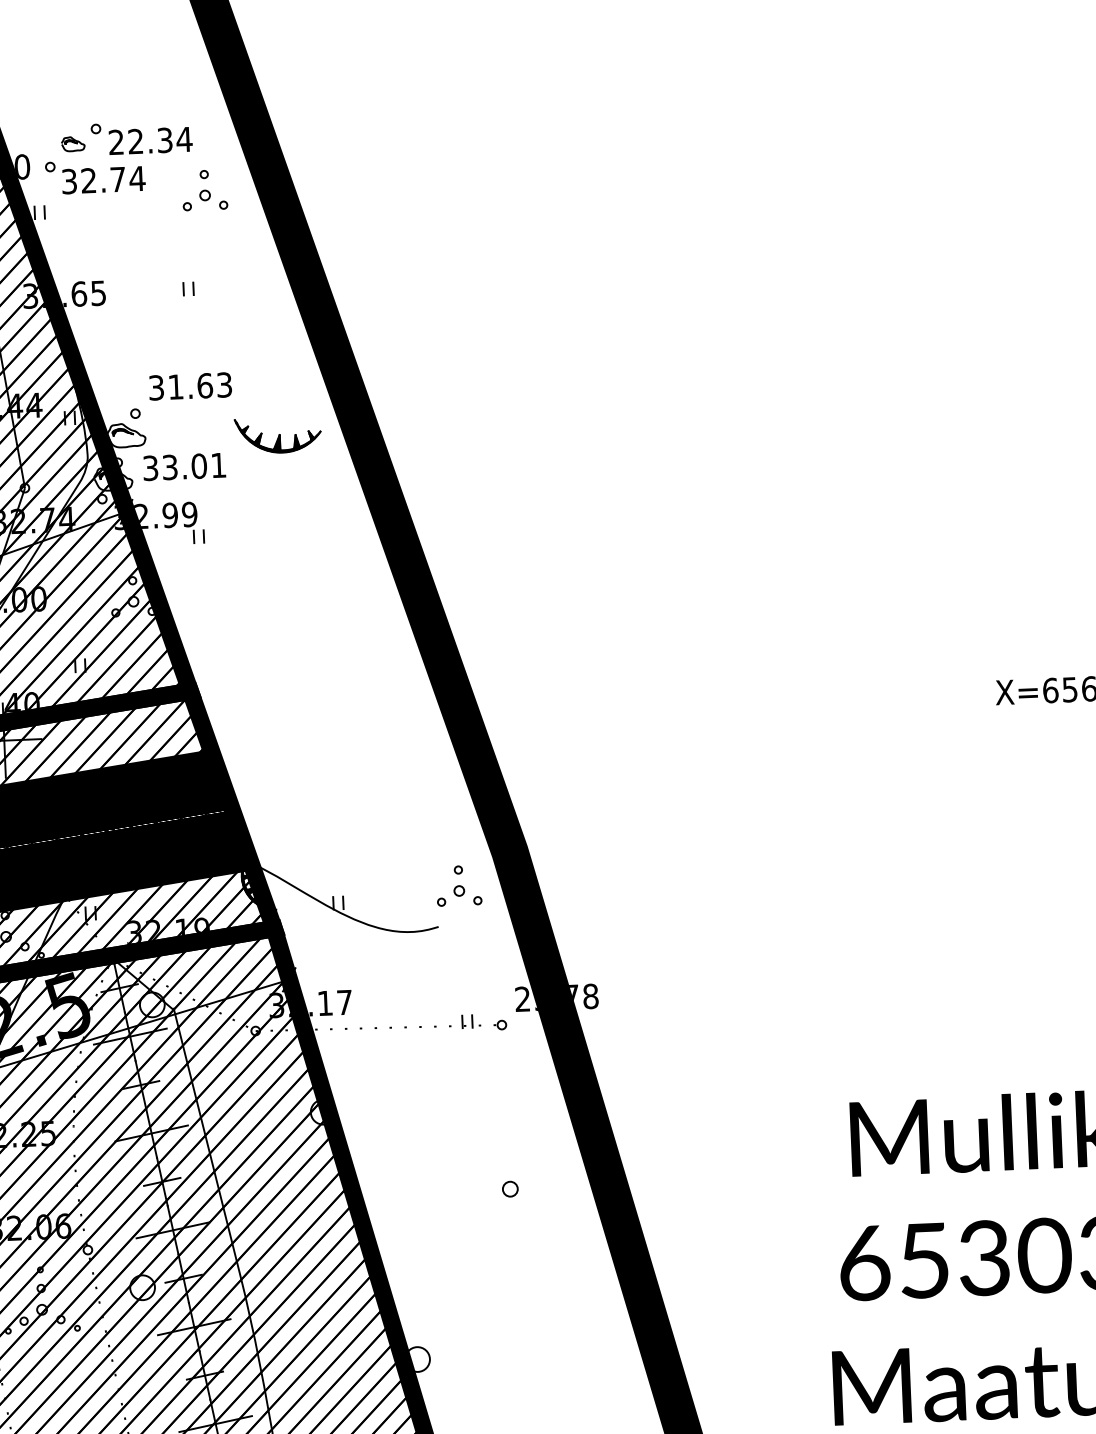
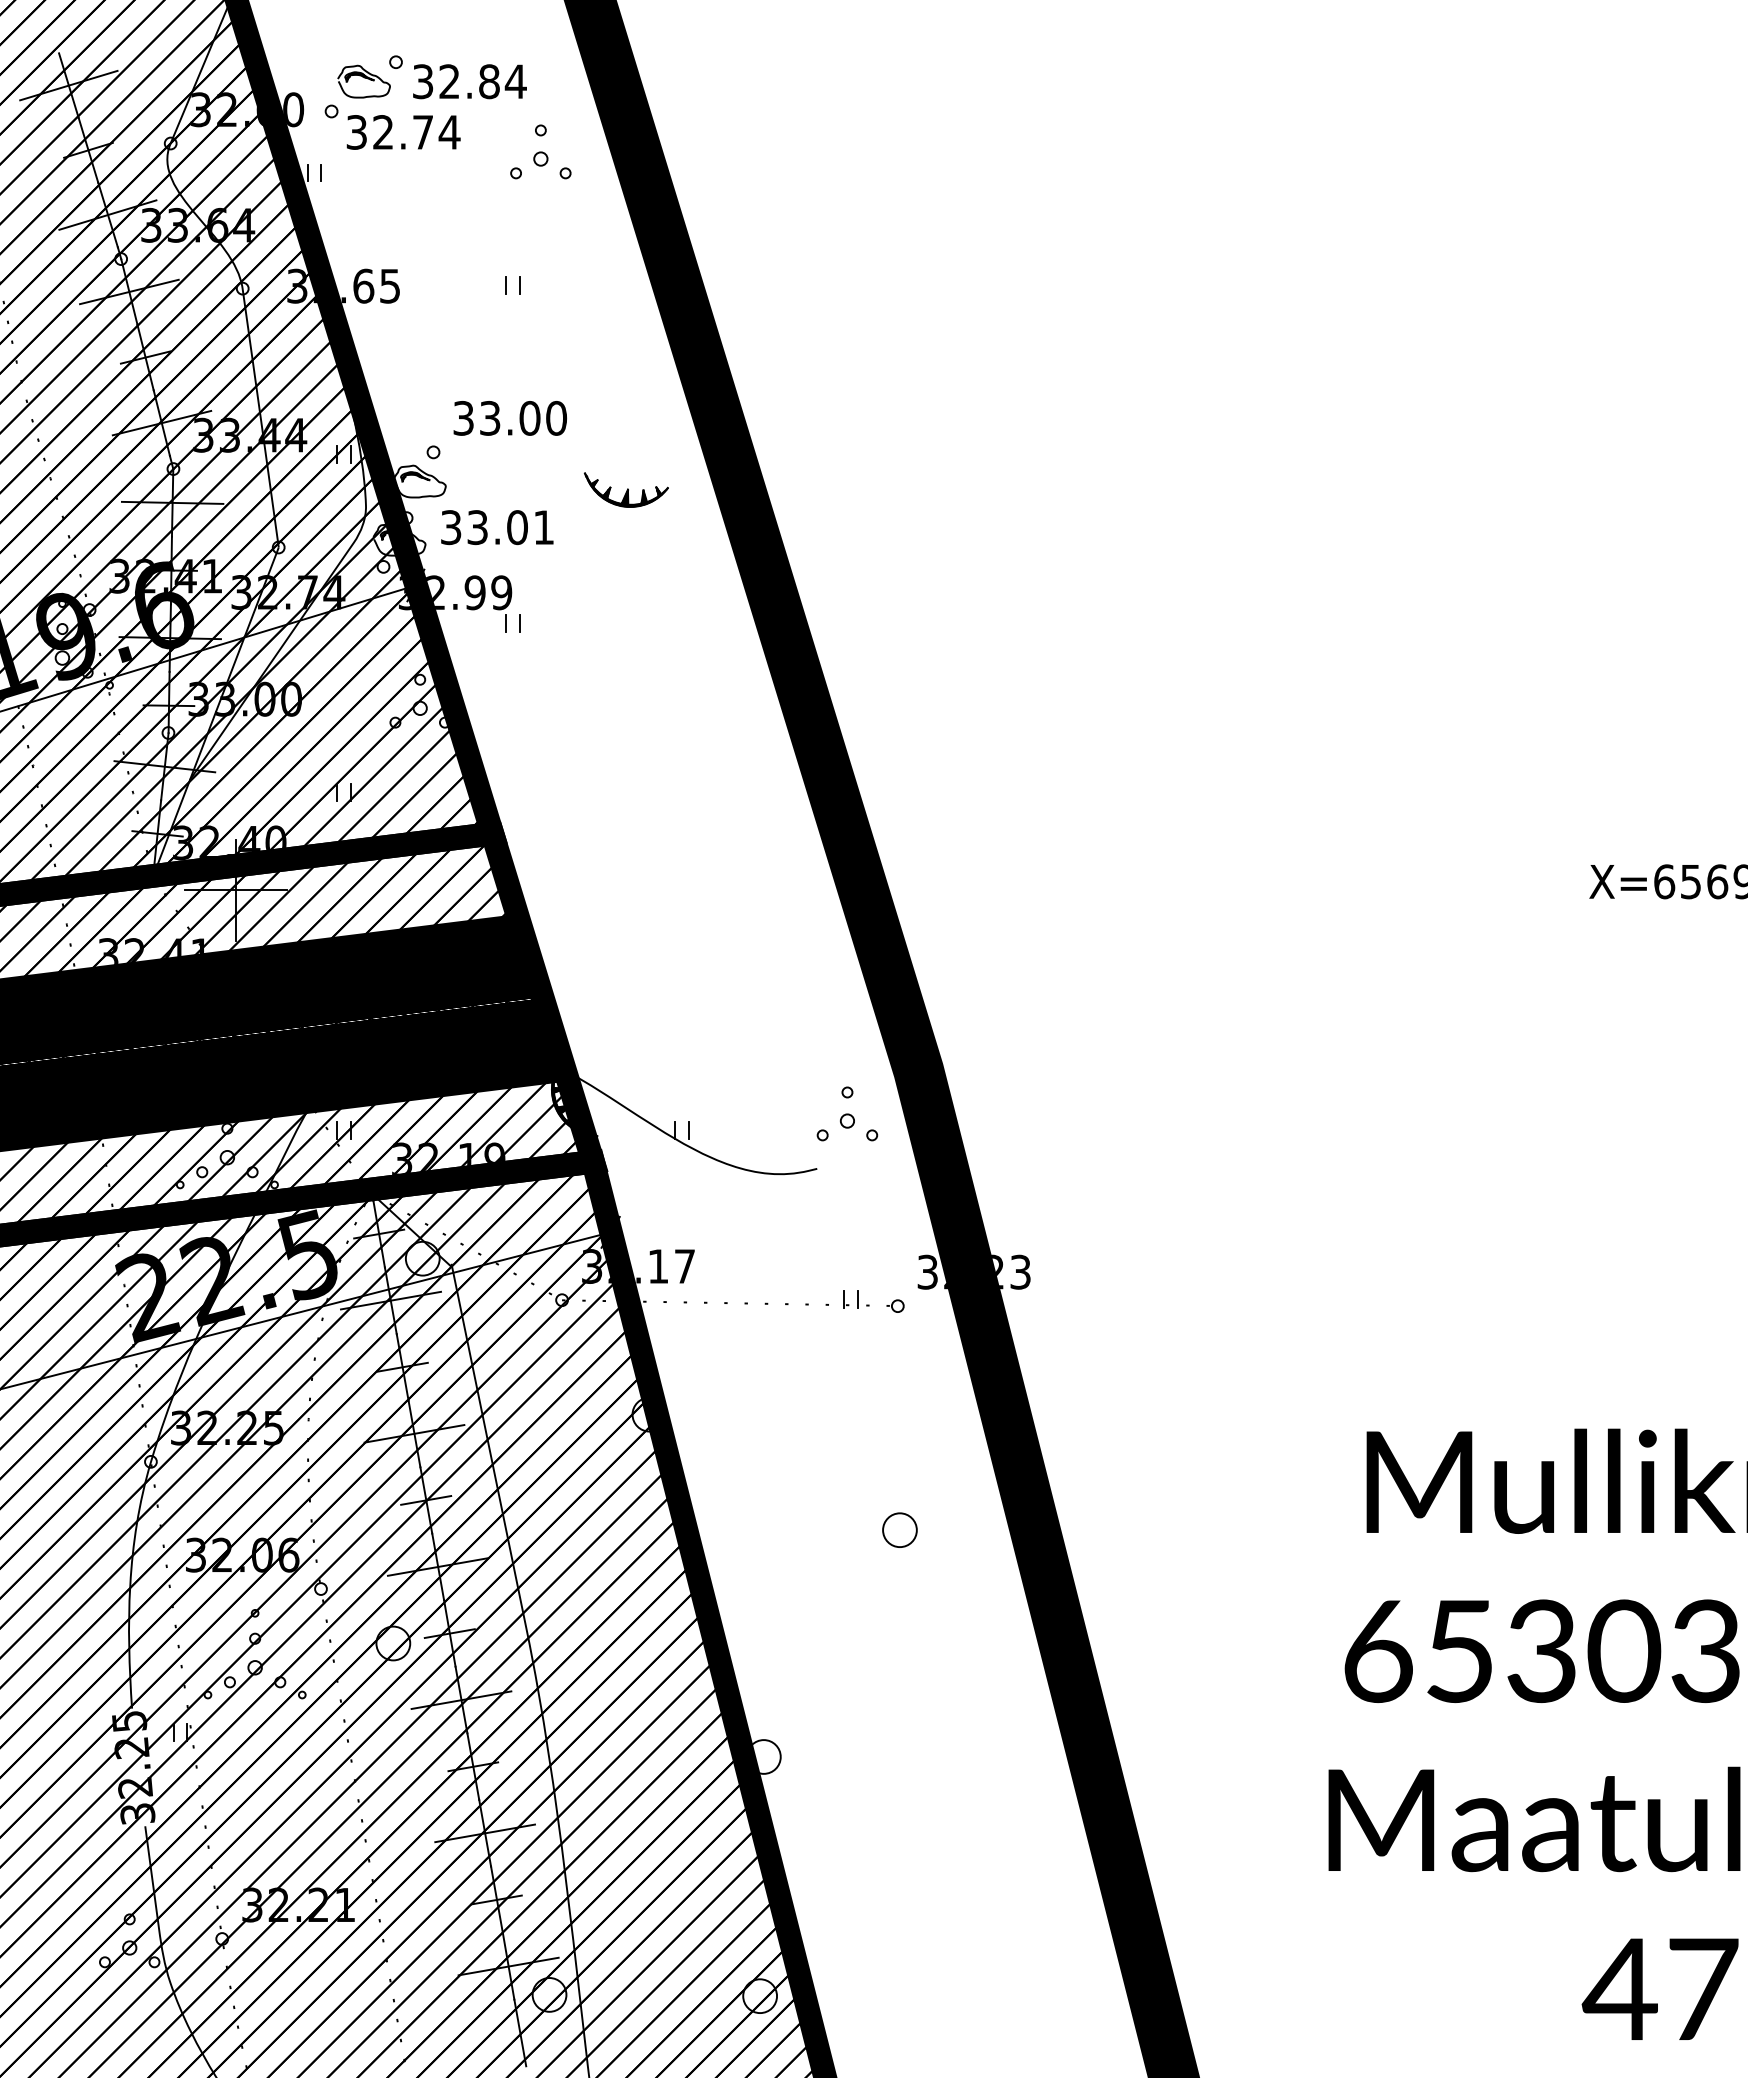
text: (140, 141) -> (456, 81), 22.34 -> 32.84
part: (72, 144) -> (363, 81), size x1.67
text: (200, 386) -> (523, 418), 31.63 -> 33.00
part: (277, 435) -> (625, 489), size x0.71
text: (557, 997) -> (974, 1271), 23.78 -> 32.23
circle: (510, 1189) -> (899, 1530), size x1.67

